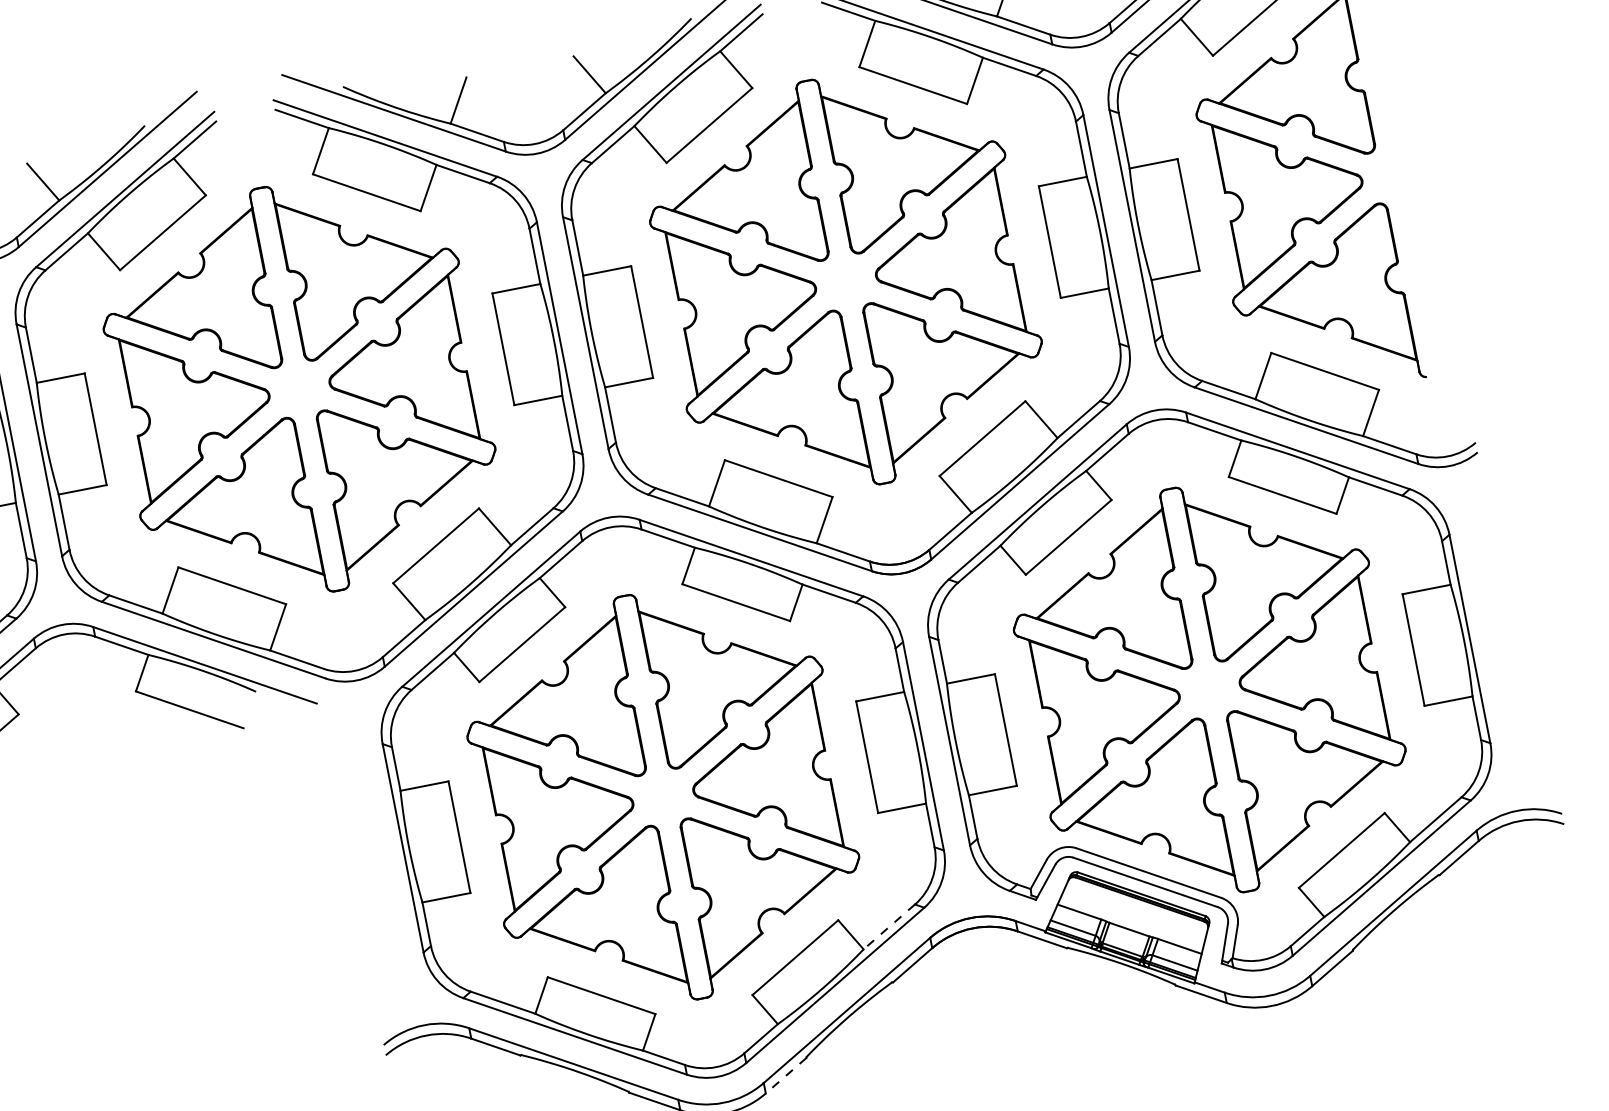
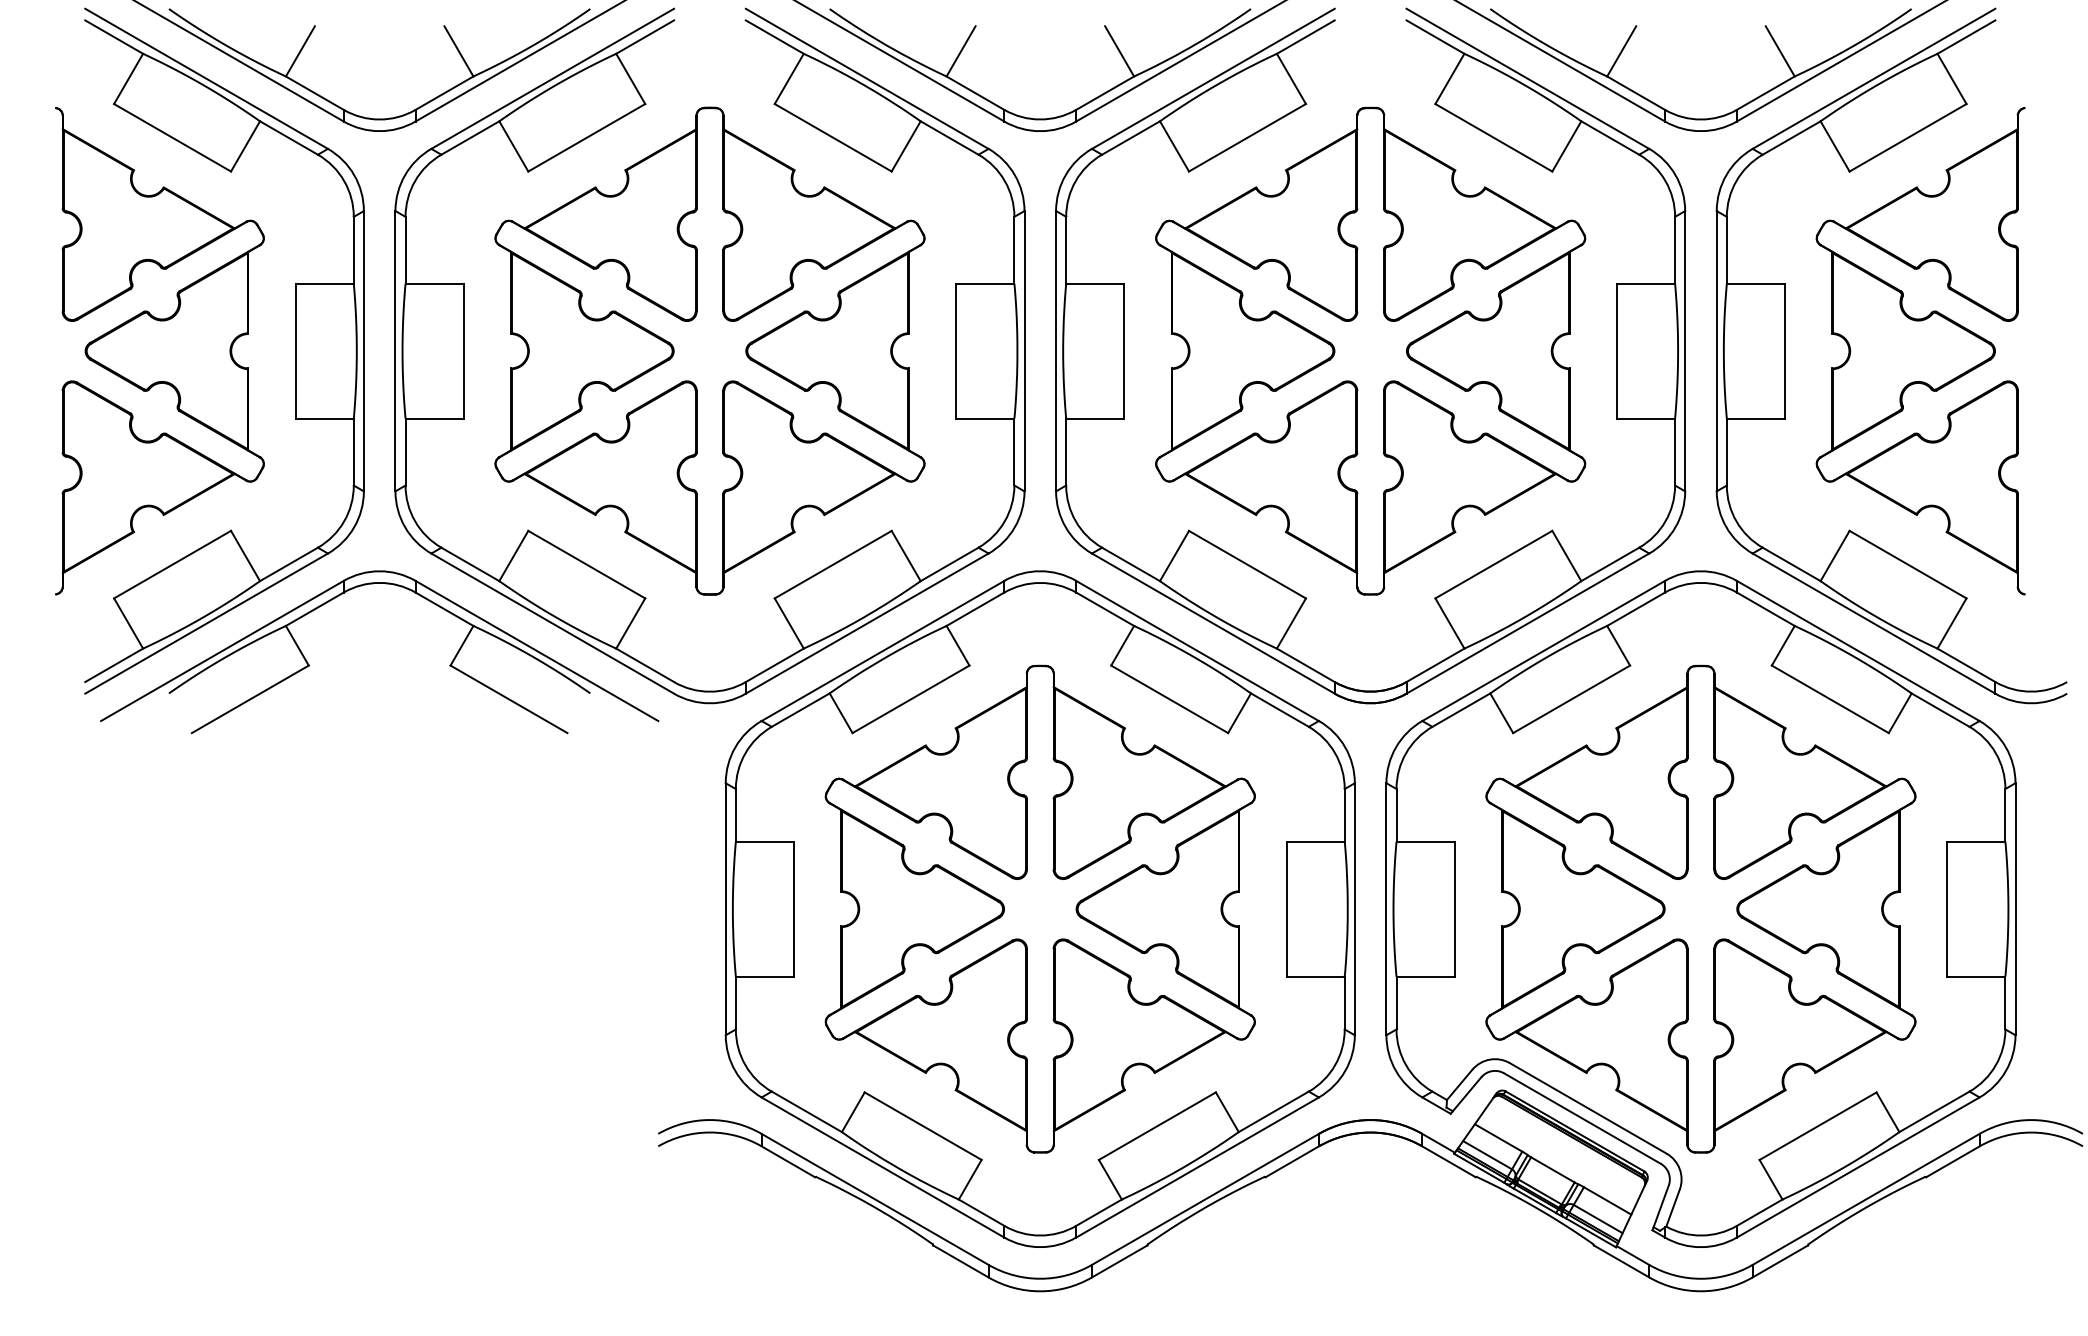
line: (889, 927) -> (1273, 1112), dashed -> solid
line: (785, 1075) -> (1119, 1261), dashed -> solid

